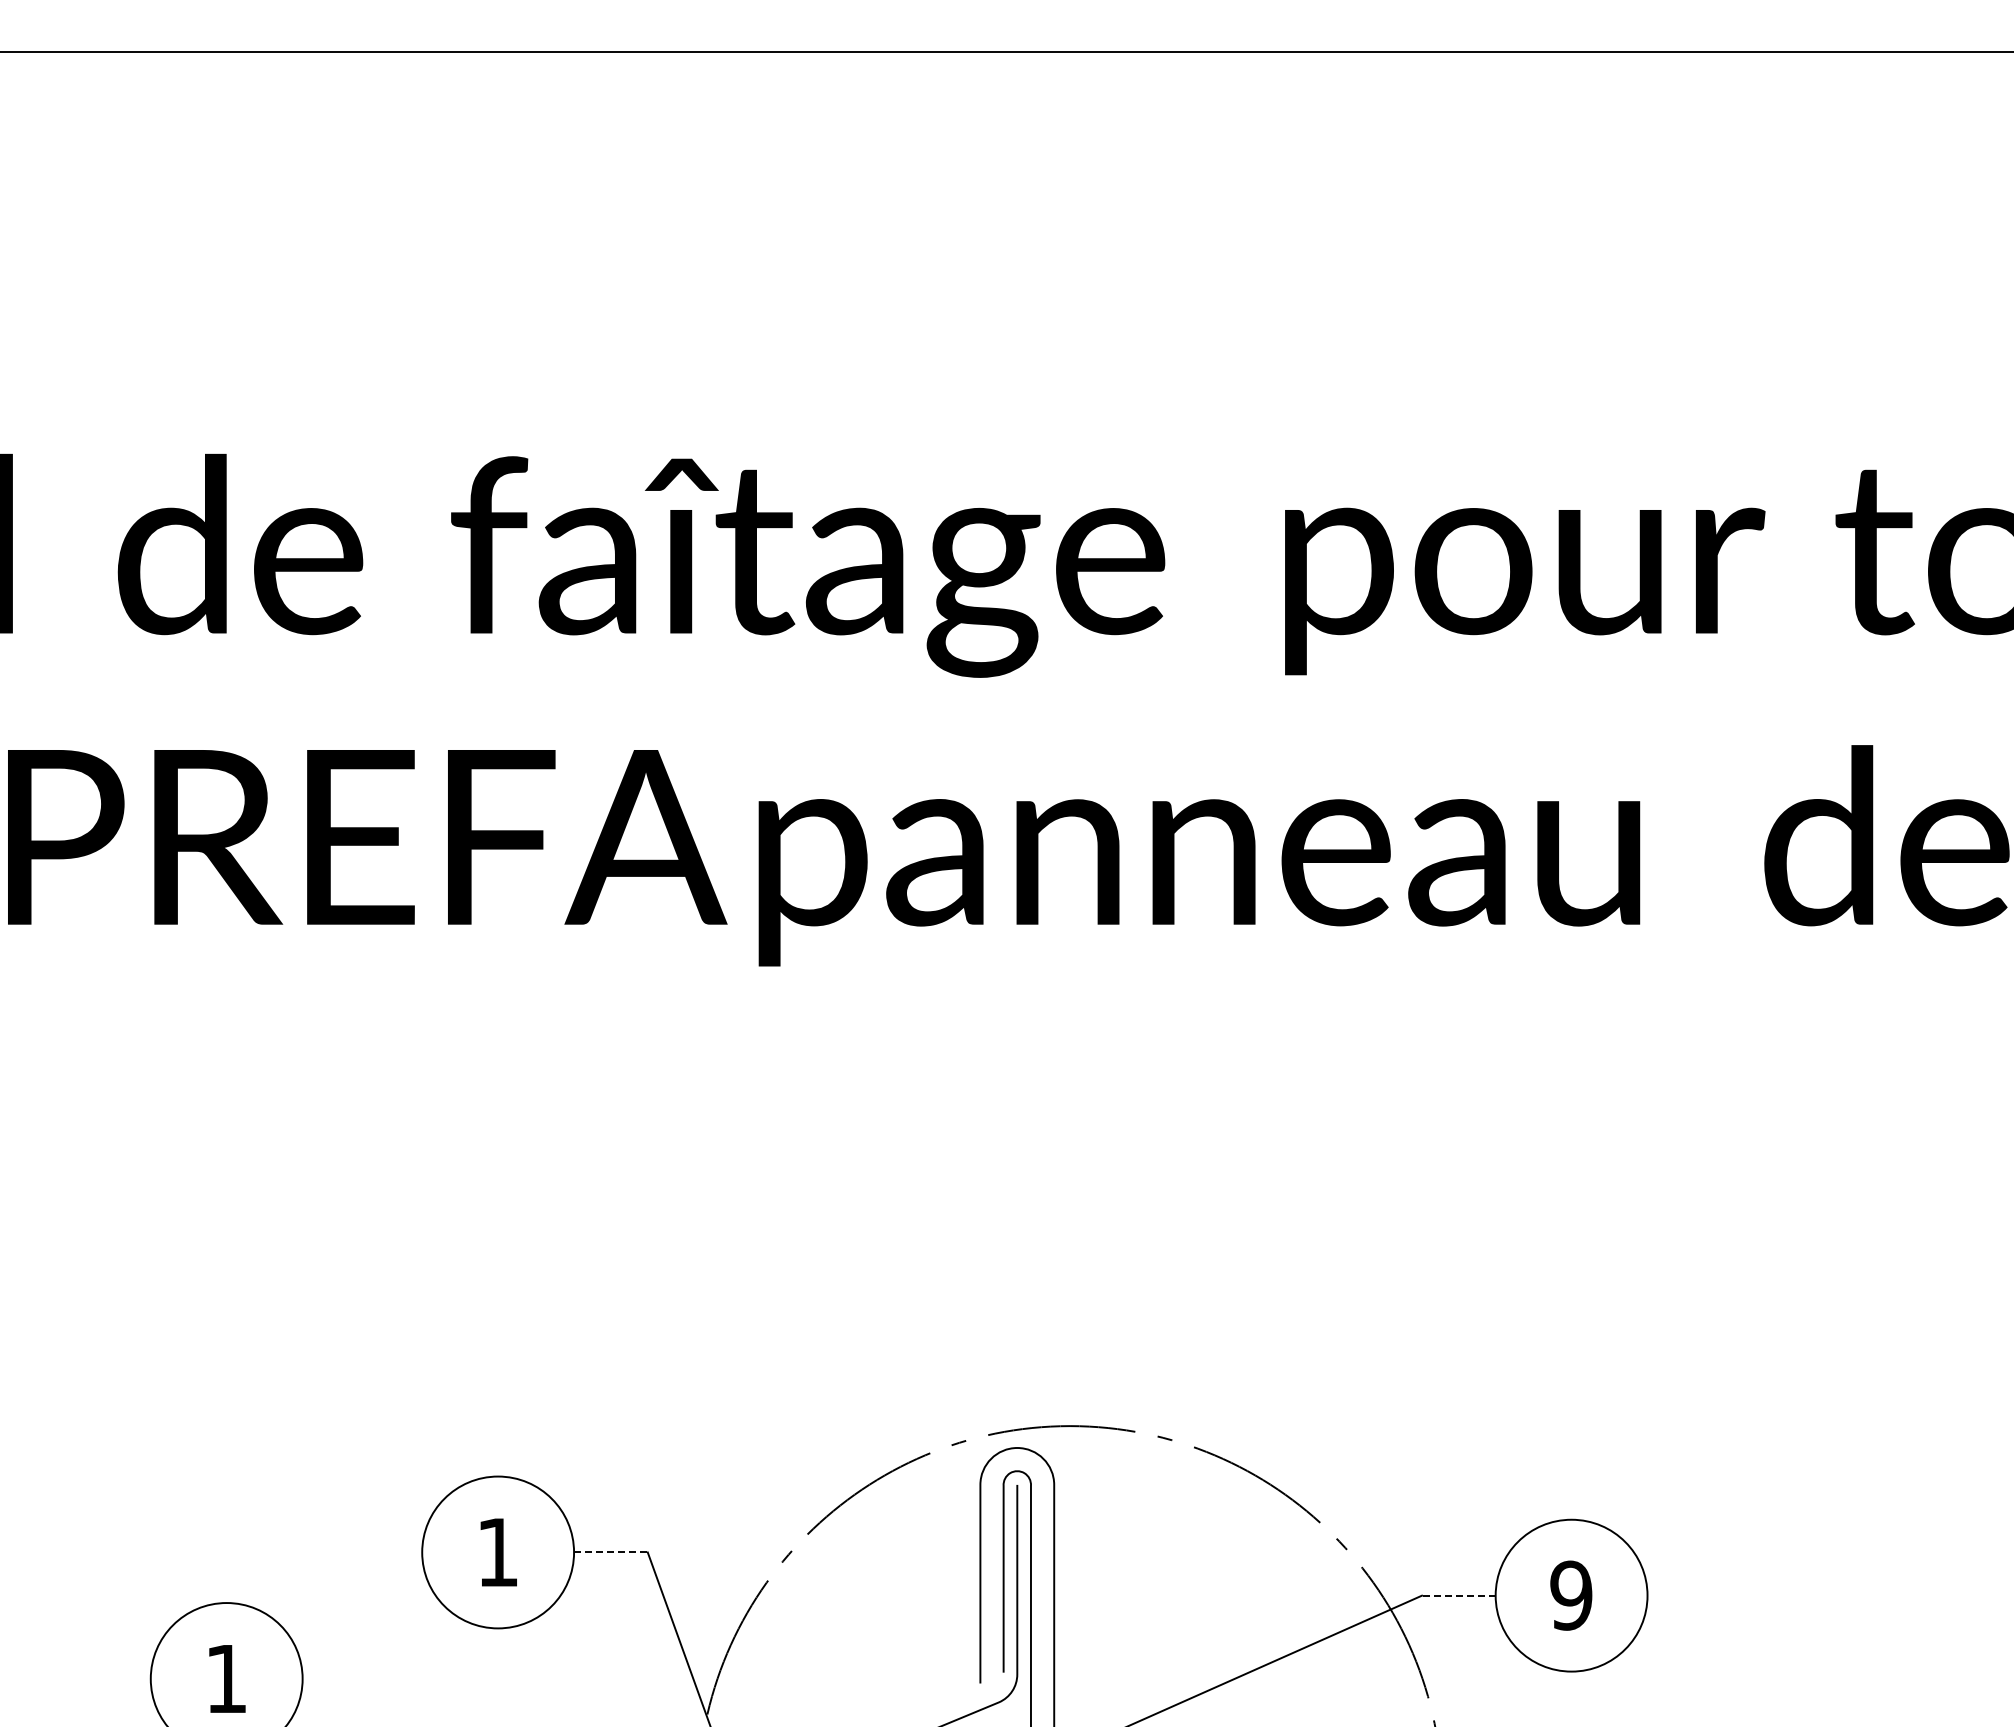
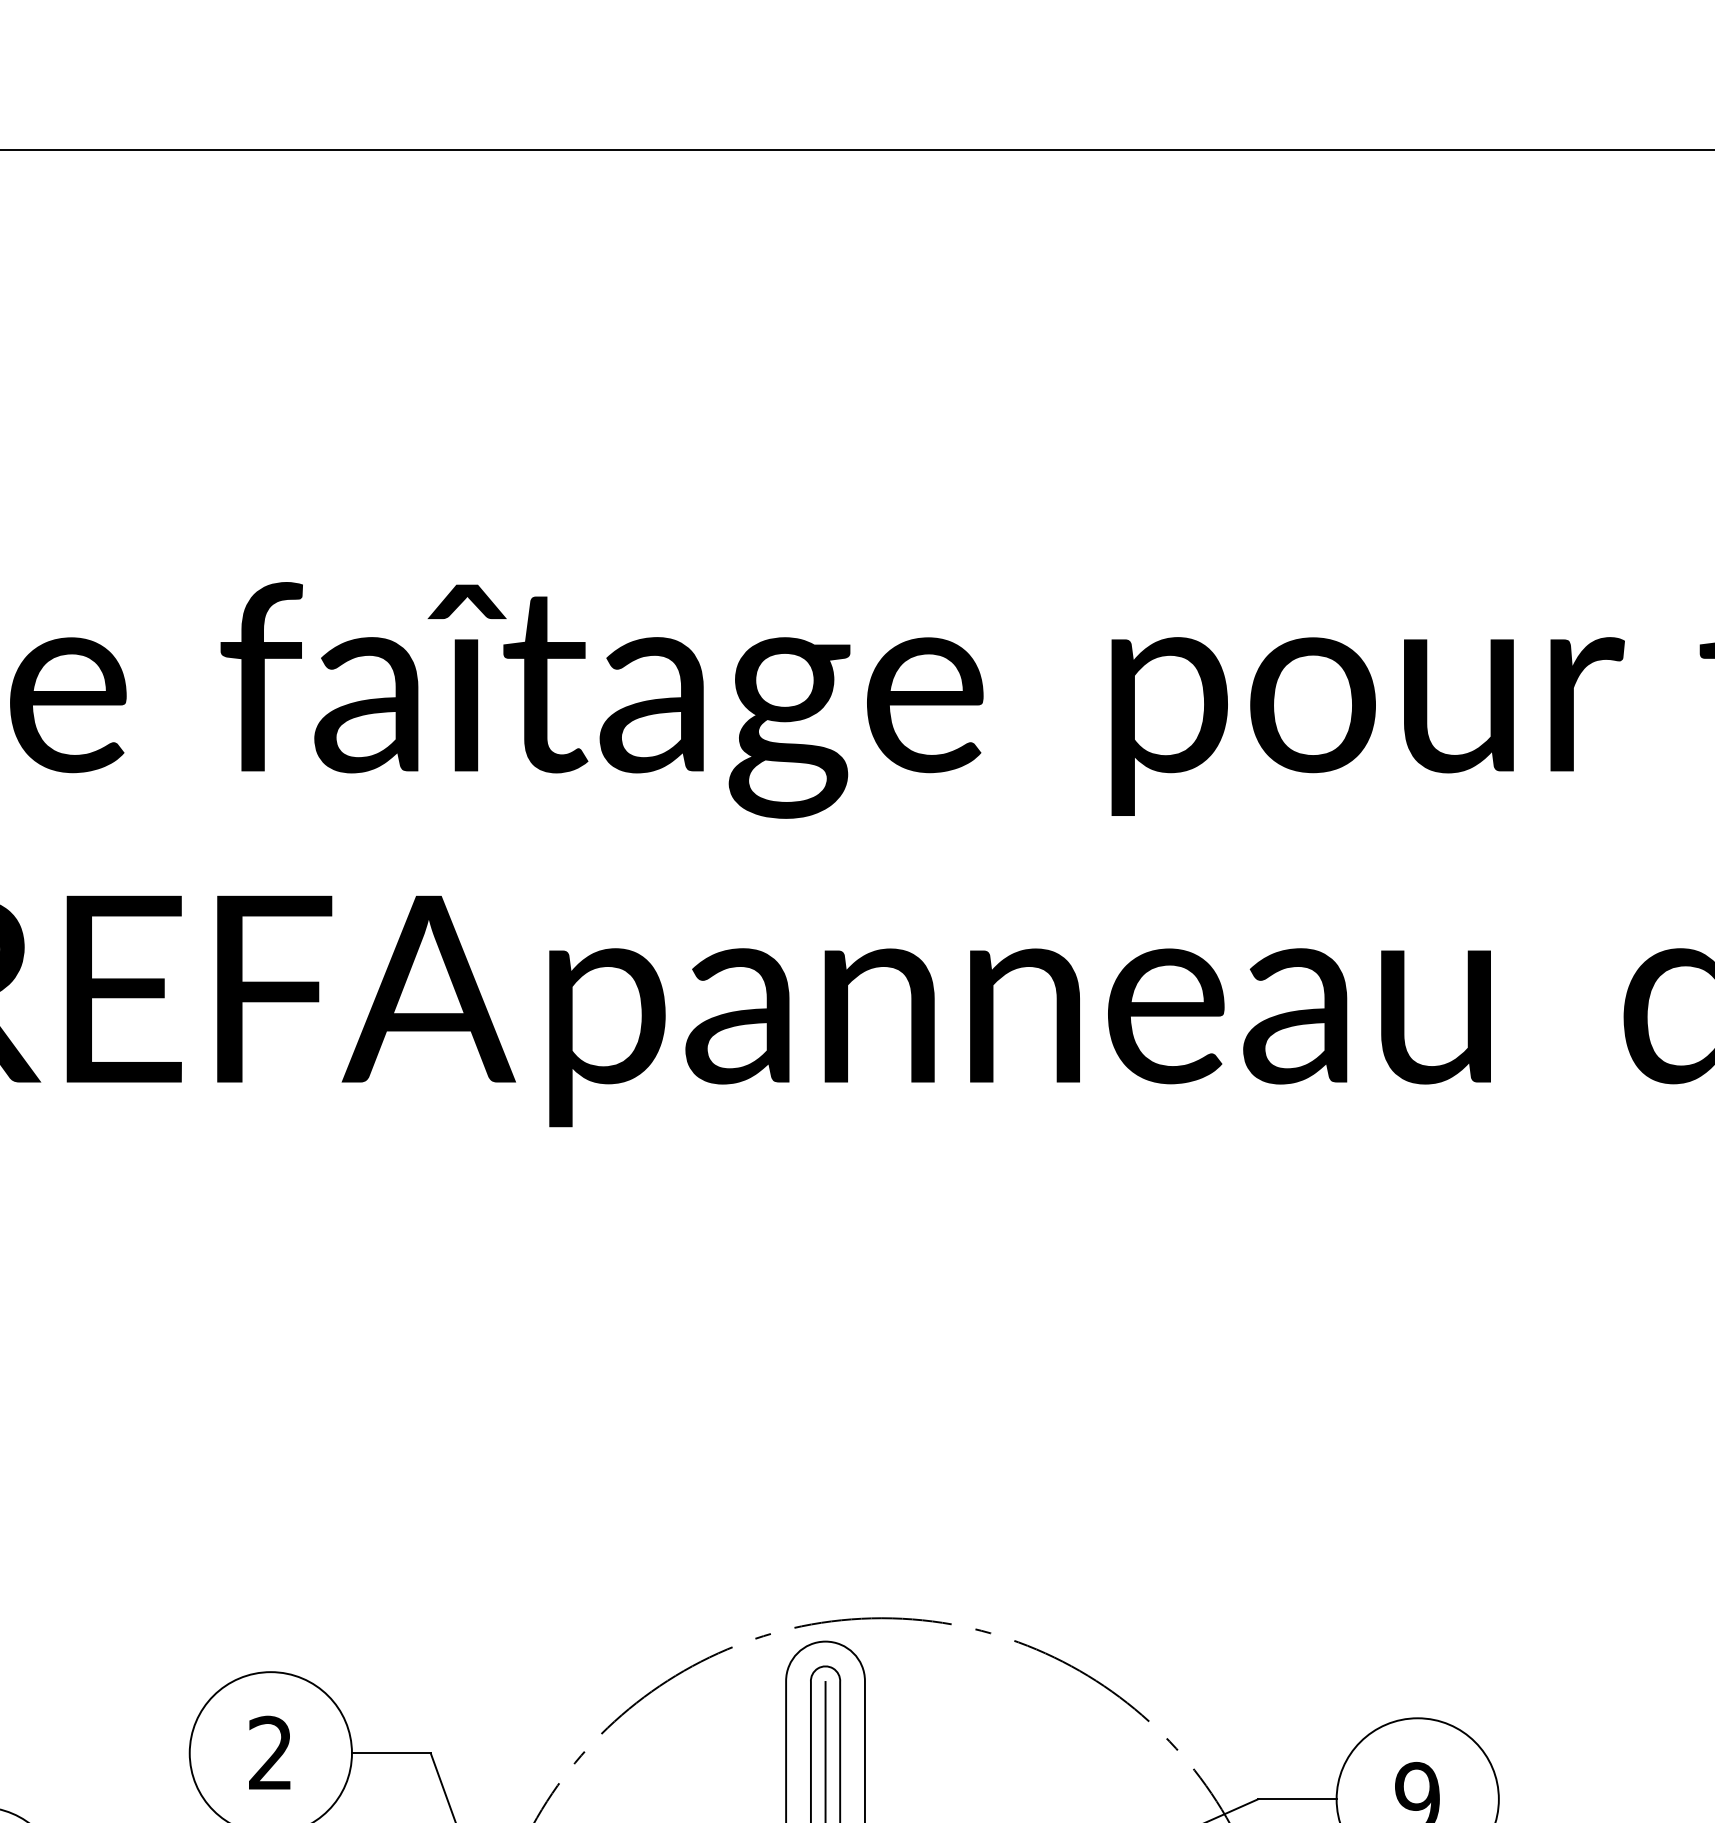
text: (496, 1551) -> (269, 1752), 1 -> 2
line: (610, 1552) -> (390, 1753), dashed -> solid
line: (1458, 1595) -> (1296, 1799), dashed -> solid

